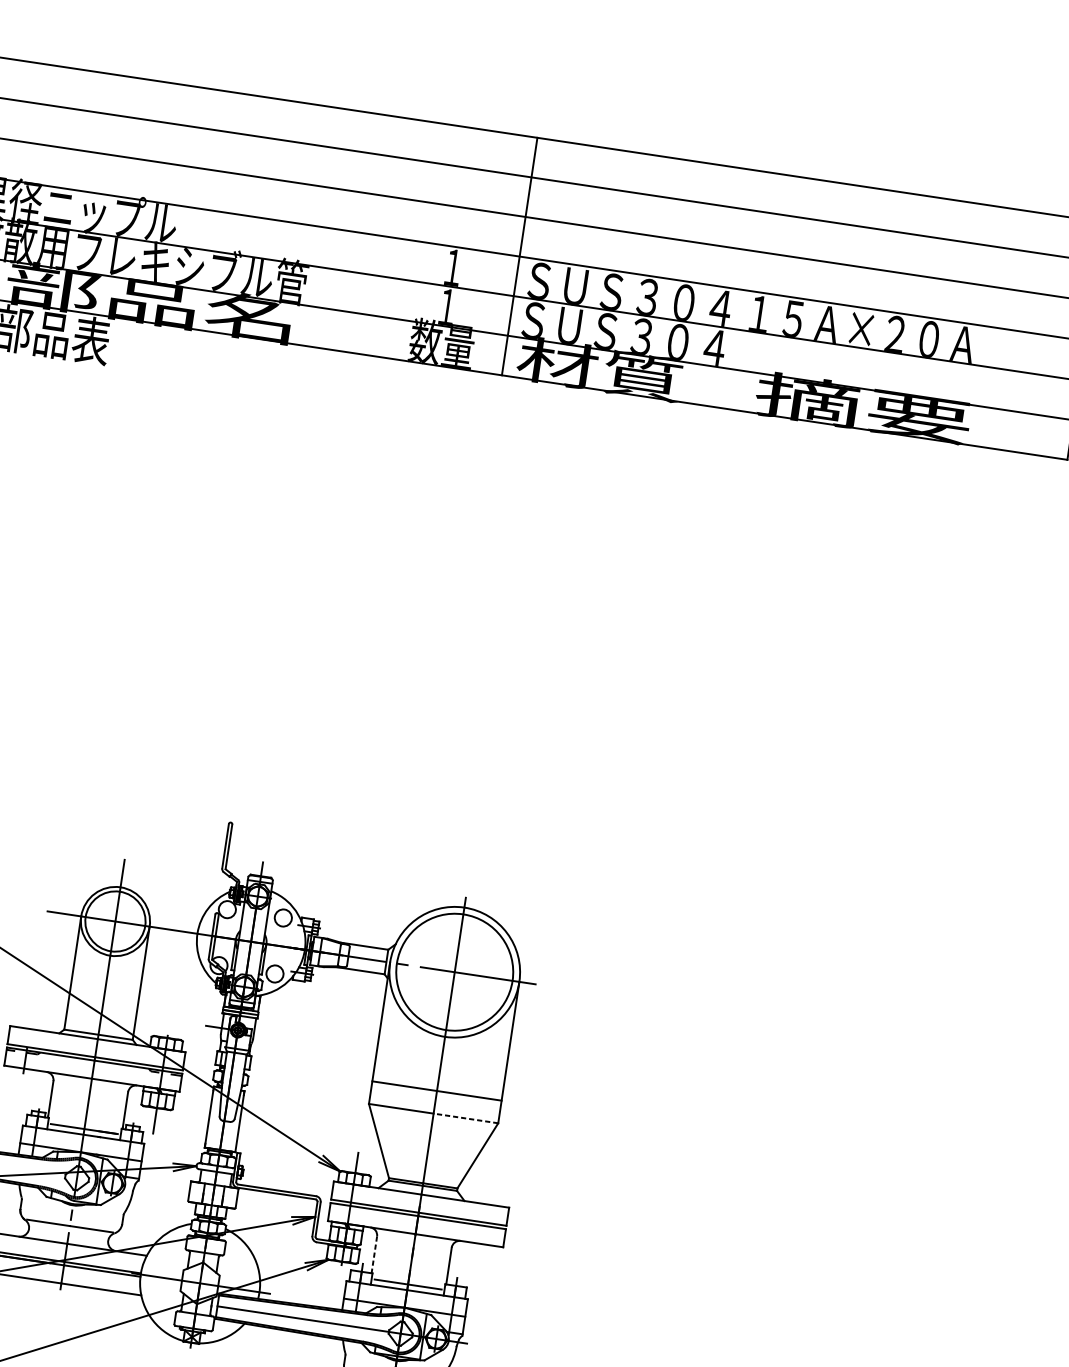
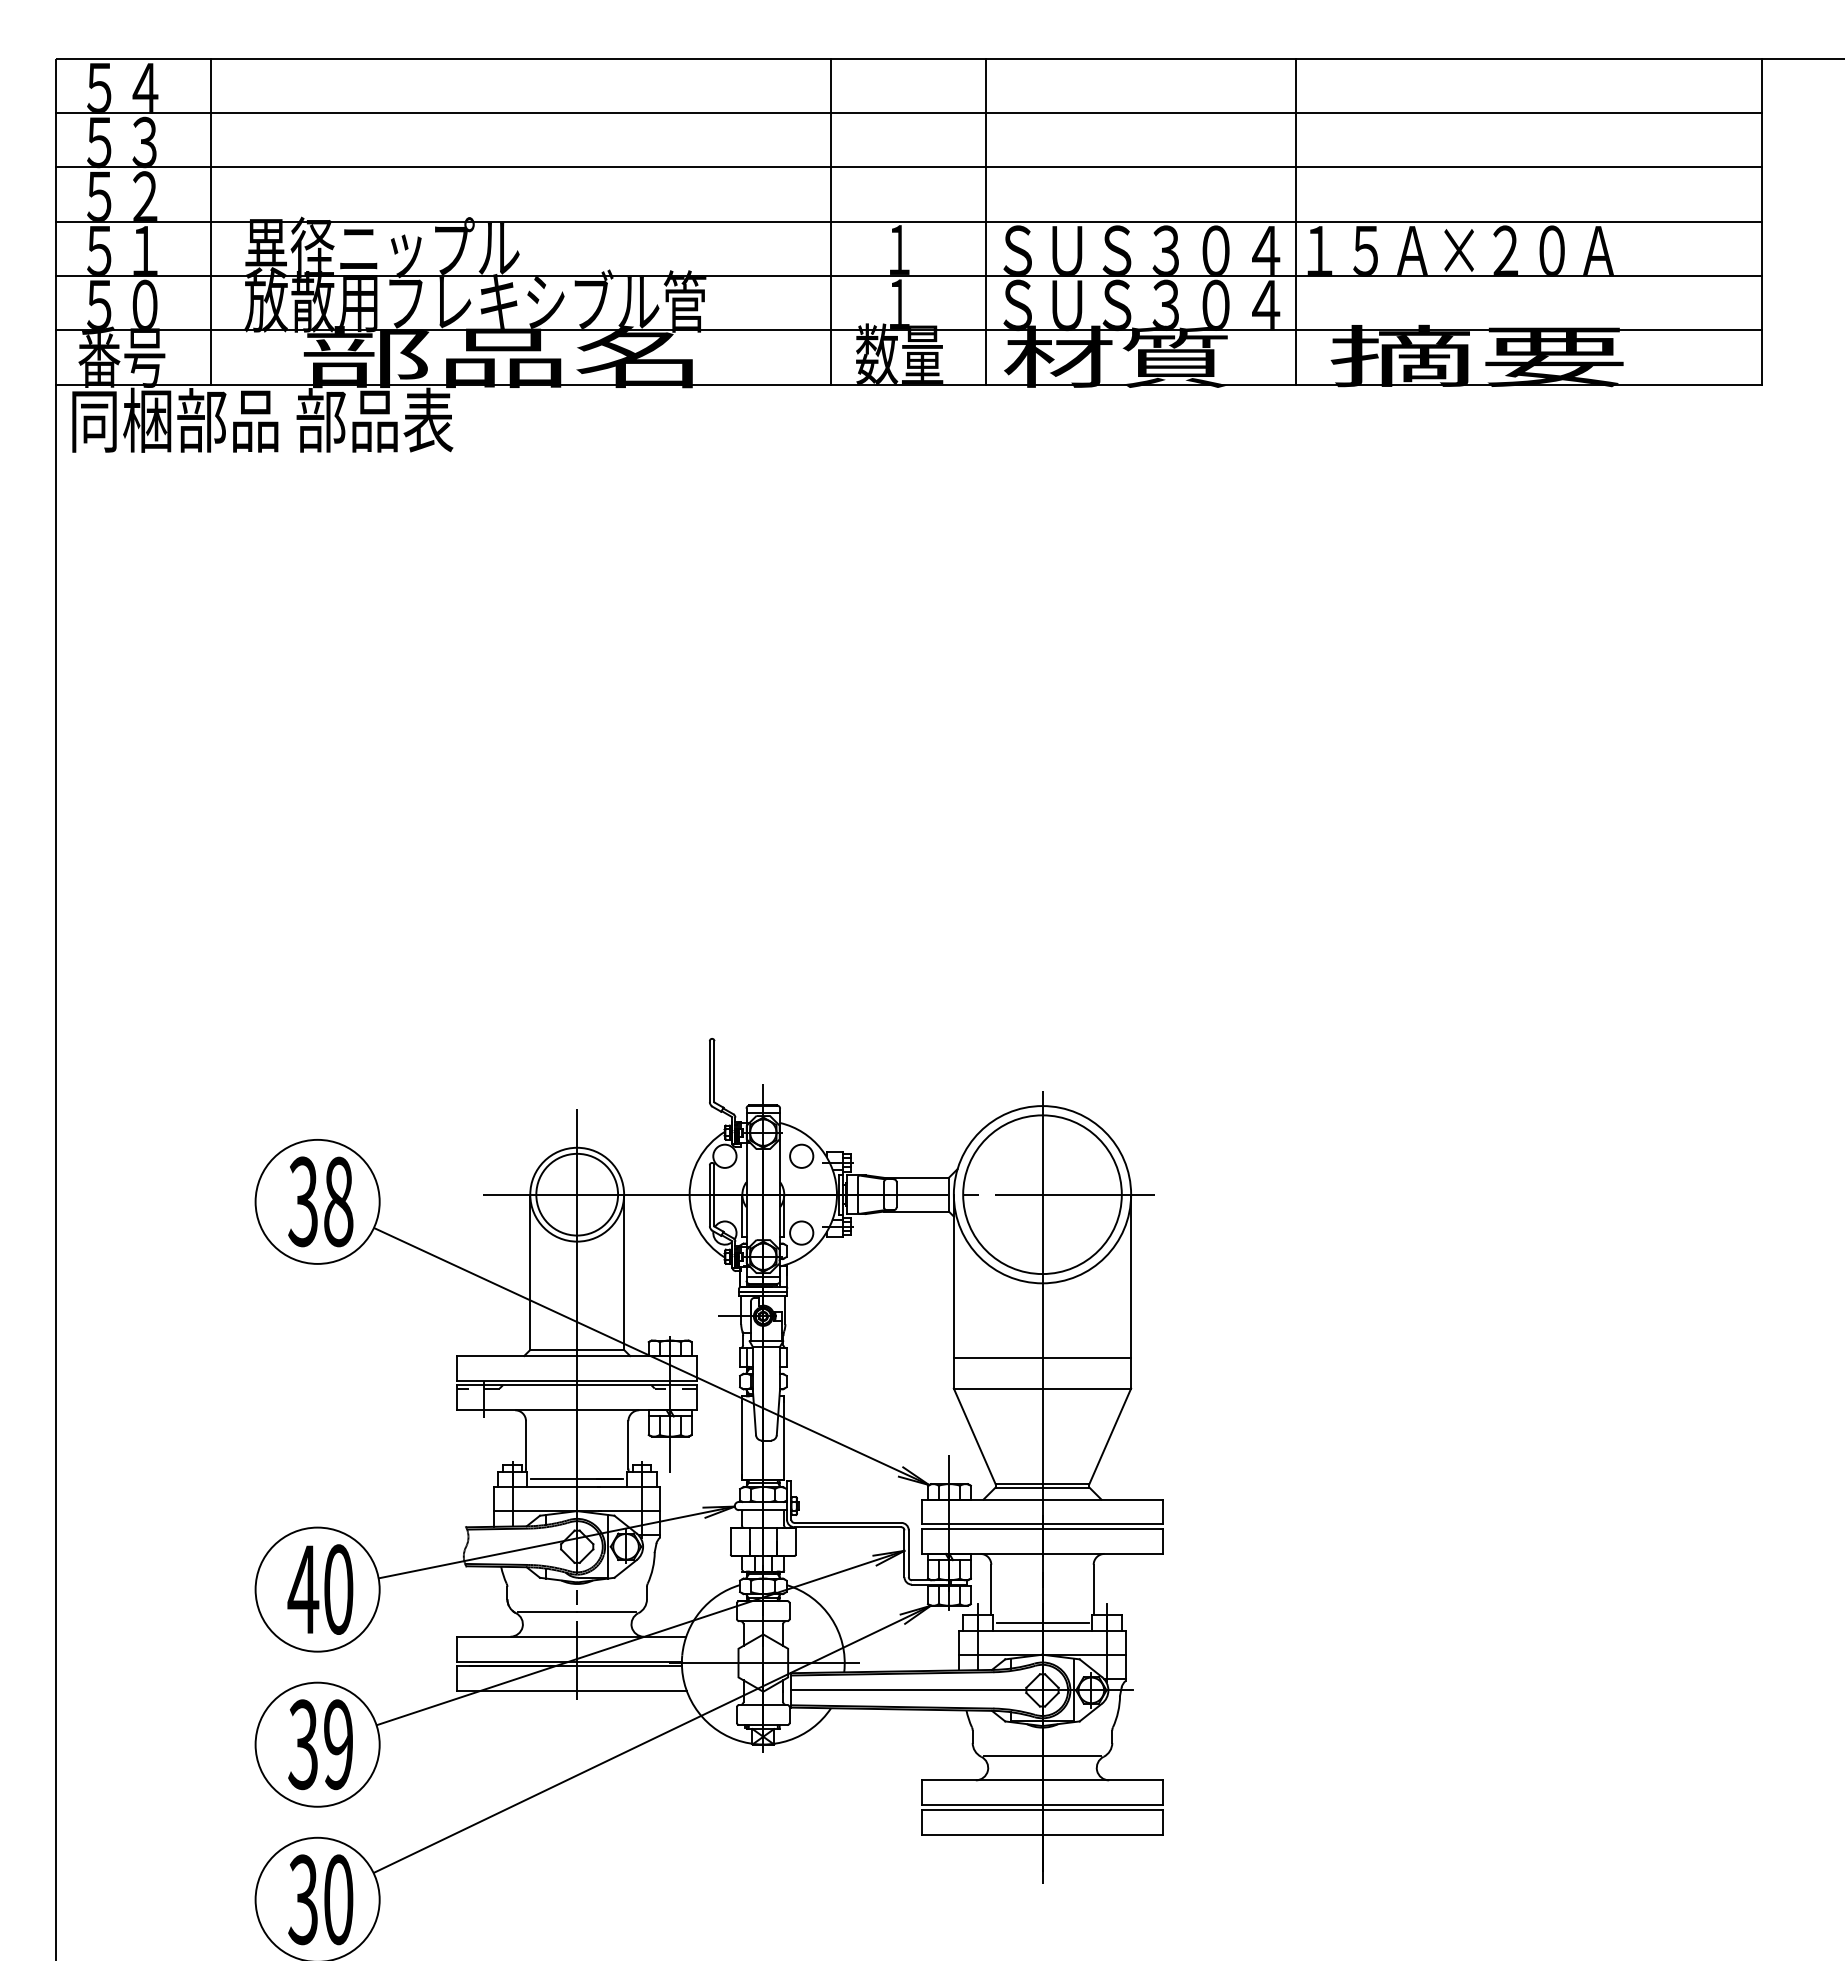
line: (406, 239) -> (831, 221), added
line: (746, 290) -> (1296, 221), added
line: (465, 1118) -> (1086, 1388), dashed -> solid
line: (374, 1255) -> (991, 1590), dashed -> solid

